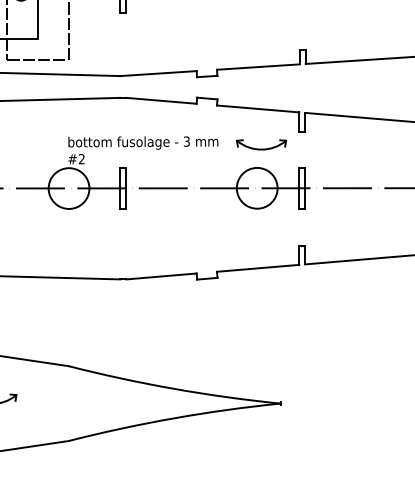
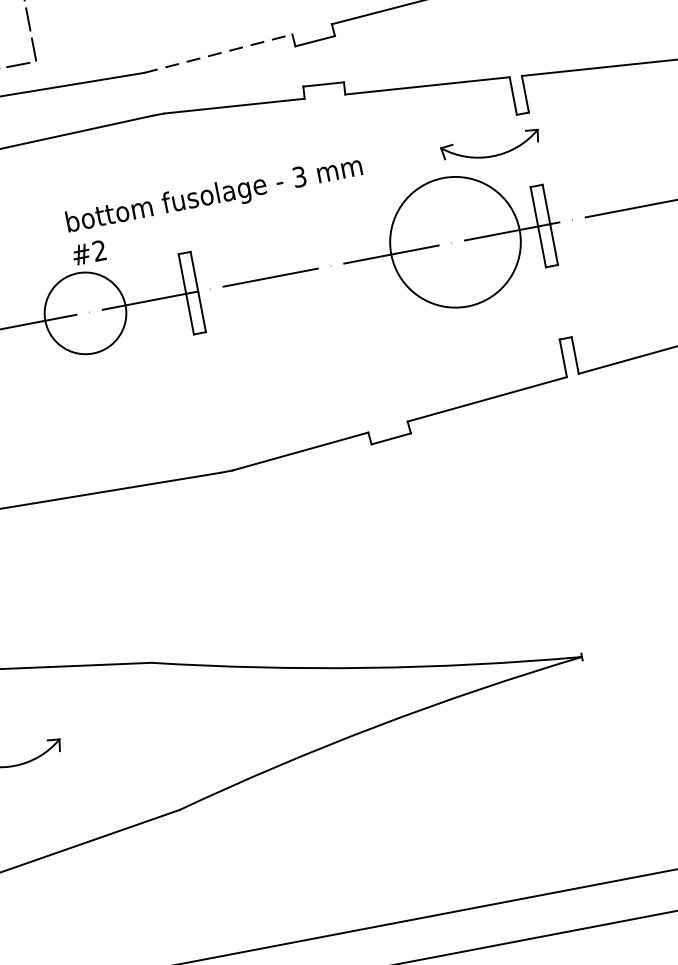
line: (158, 73) -> (218, 53), solid -> dashed
part: (261, 144) -> (490, 146), moved
circle: (256, 187) -> (453, 240), size x1.6

